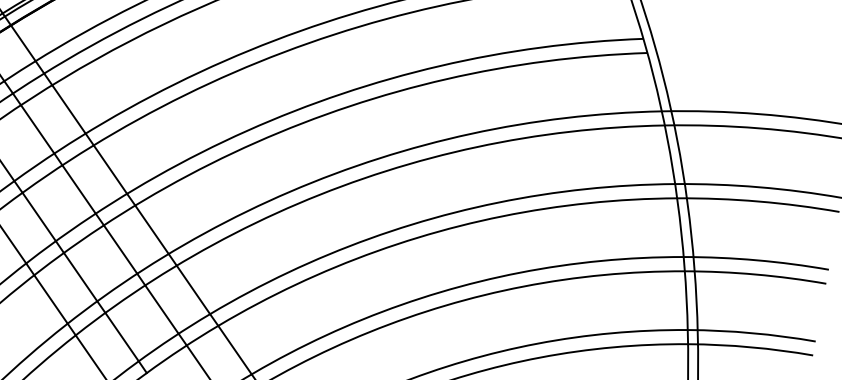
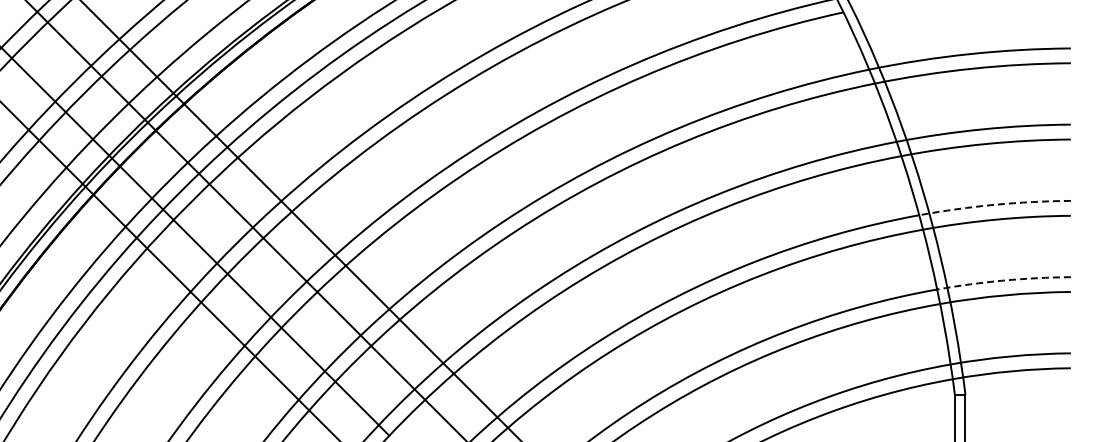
arc: (756, 259) -> (994, 204), solid -> dashed
arc: (751, 333) -> (1003, 280), solid -> dashed

